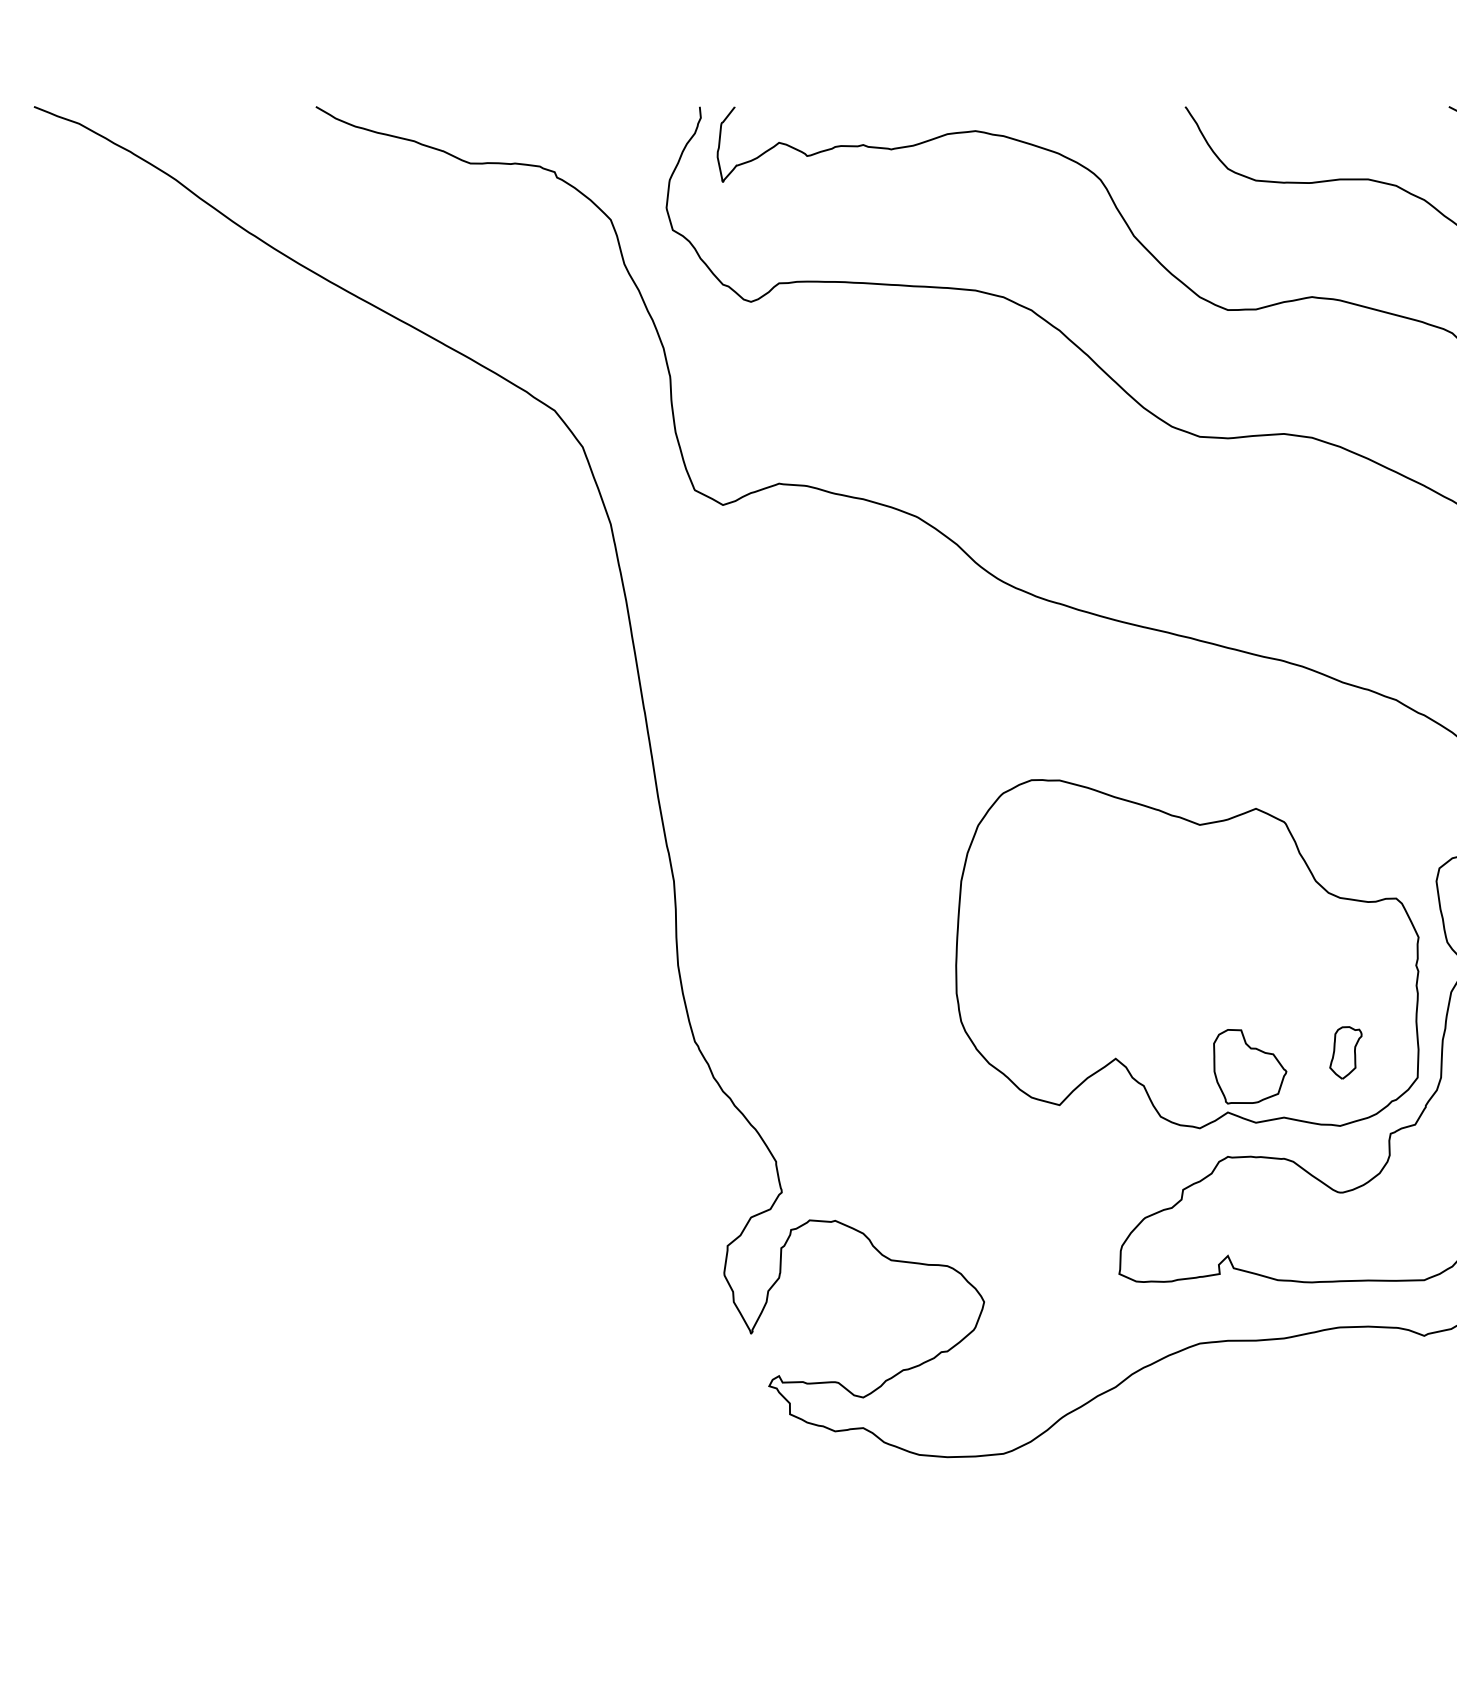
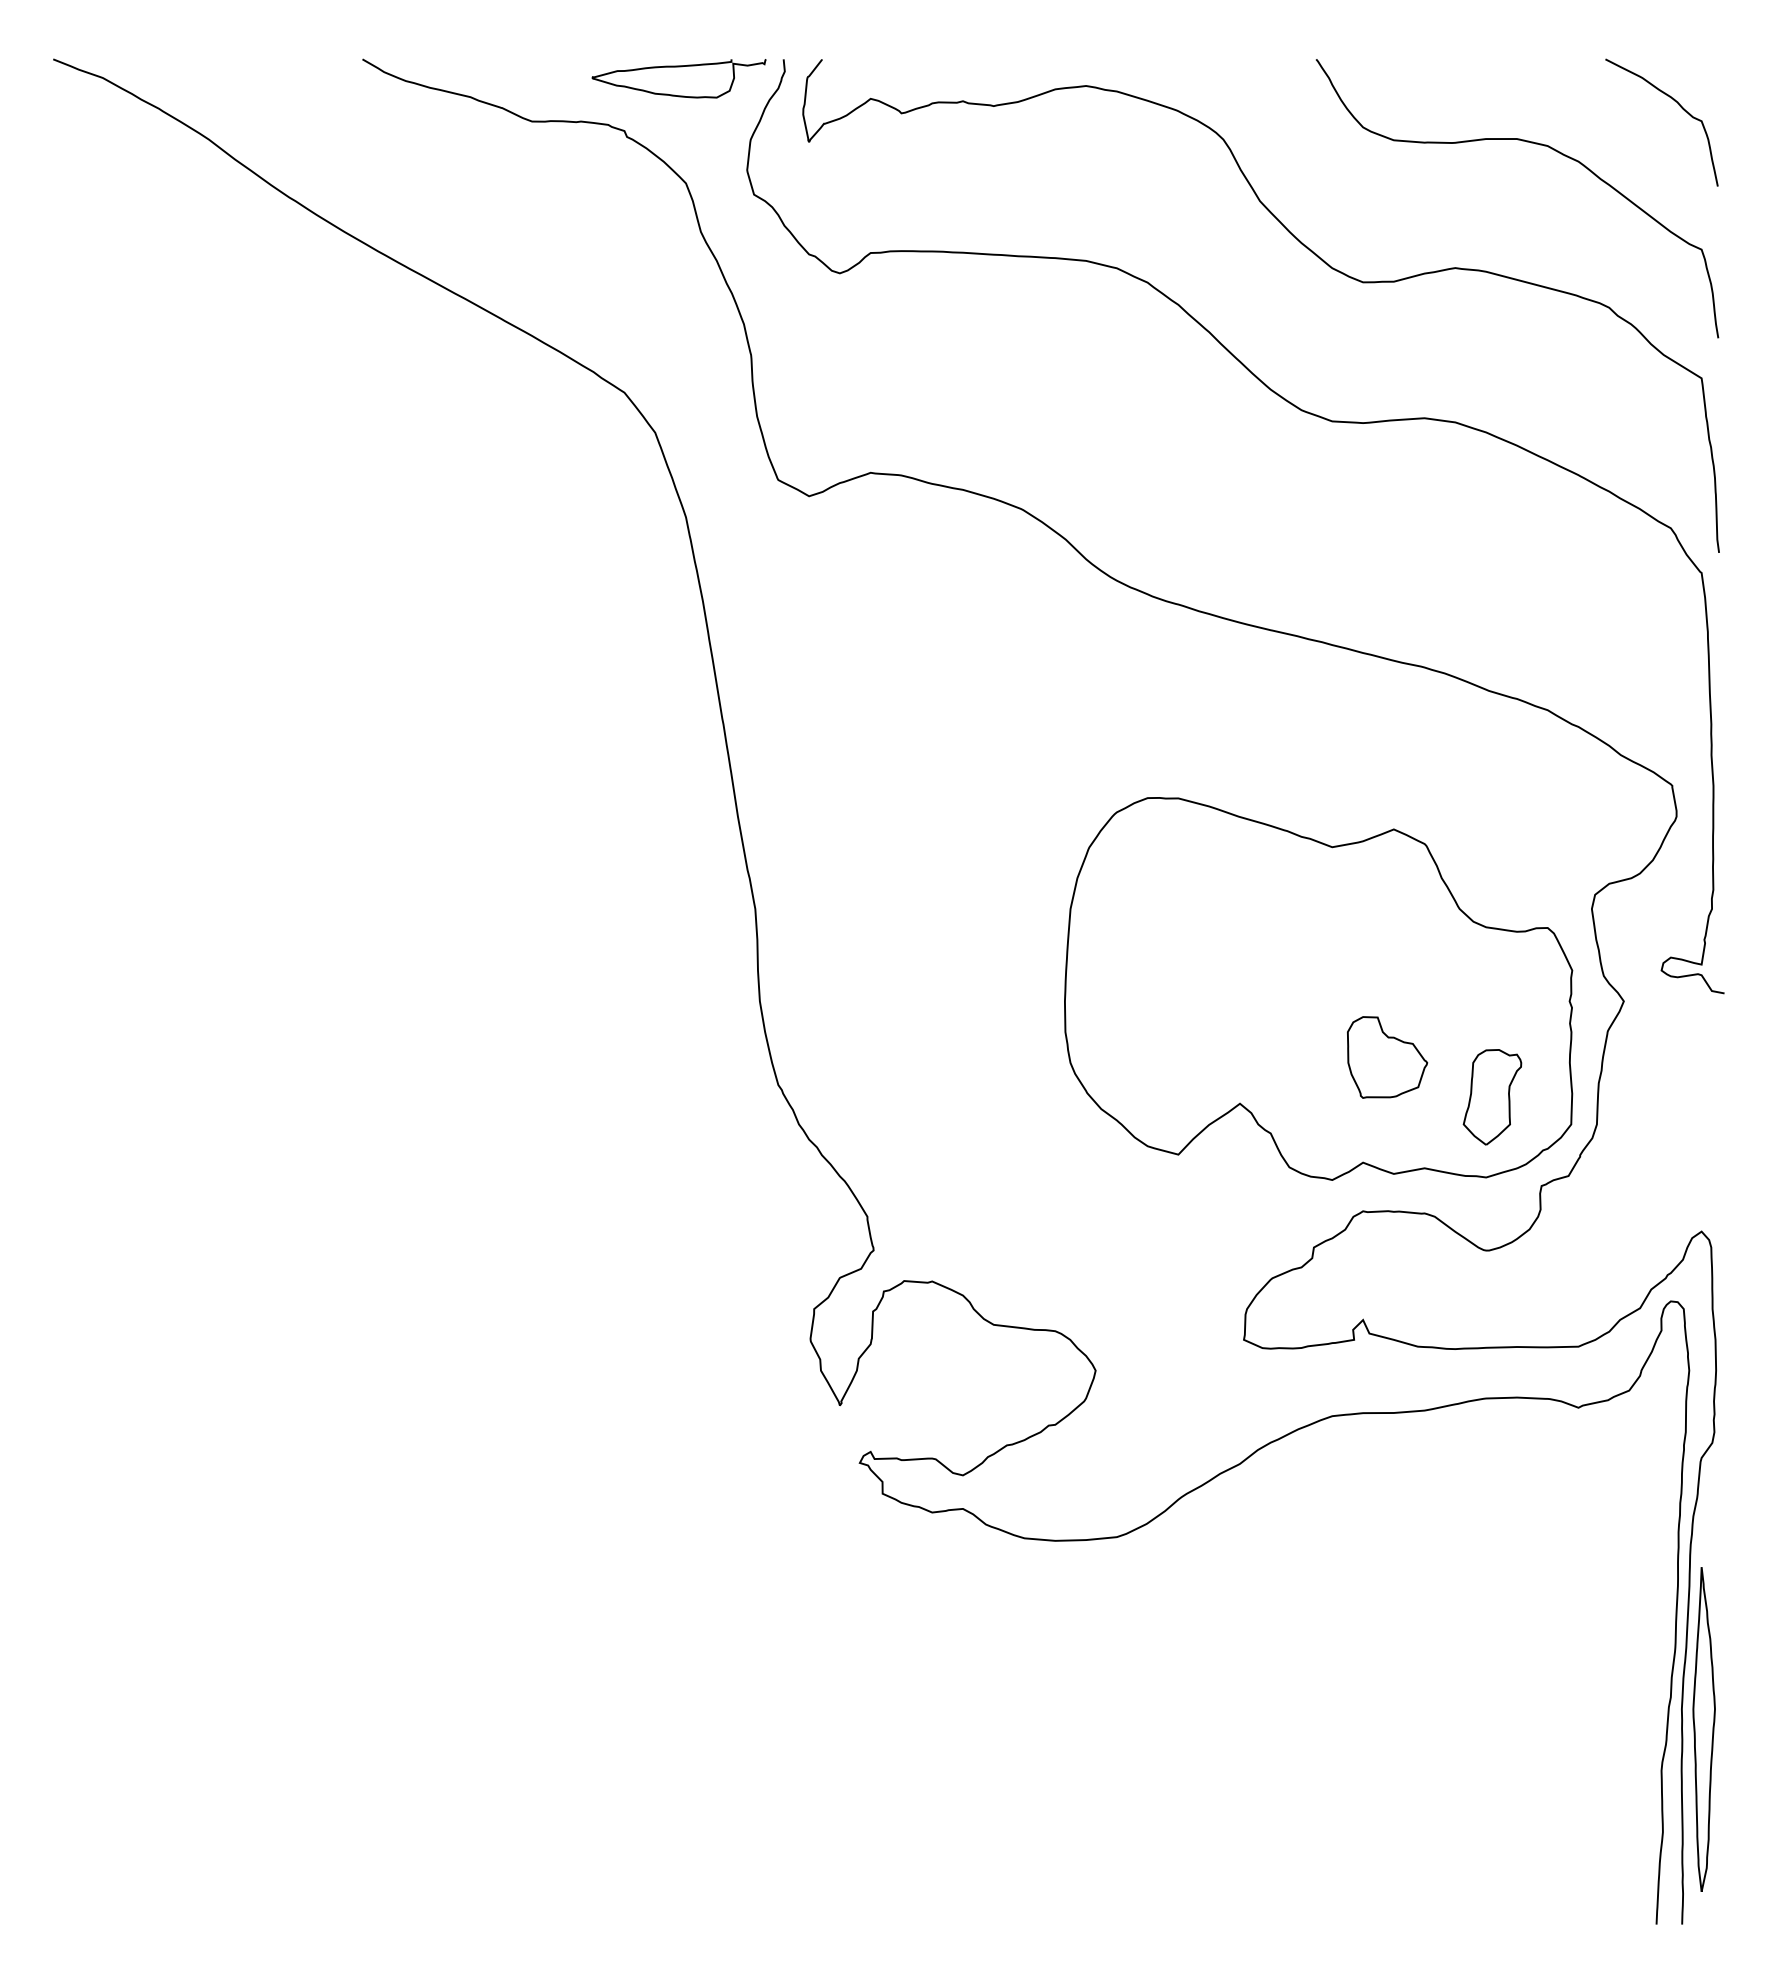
curve: (603, 114) -> (678, 67), added
part: (1345, 1053) -> (1492, 1097), size x1.67
part: (1250, 1066) -> (1387, 1057), moved

